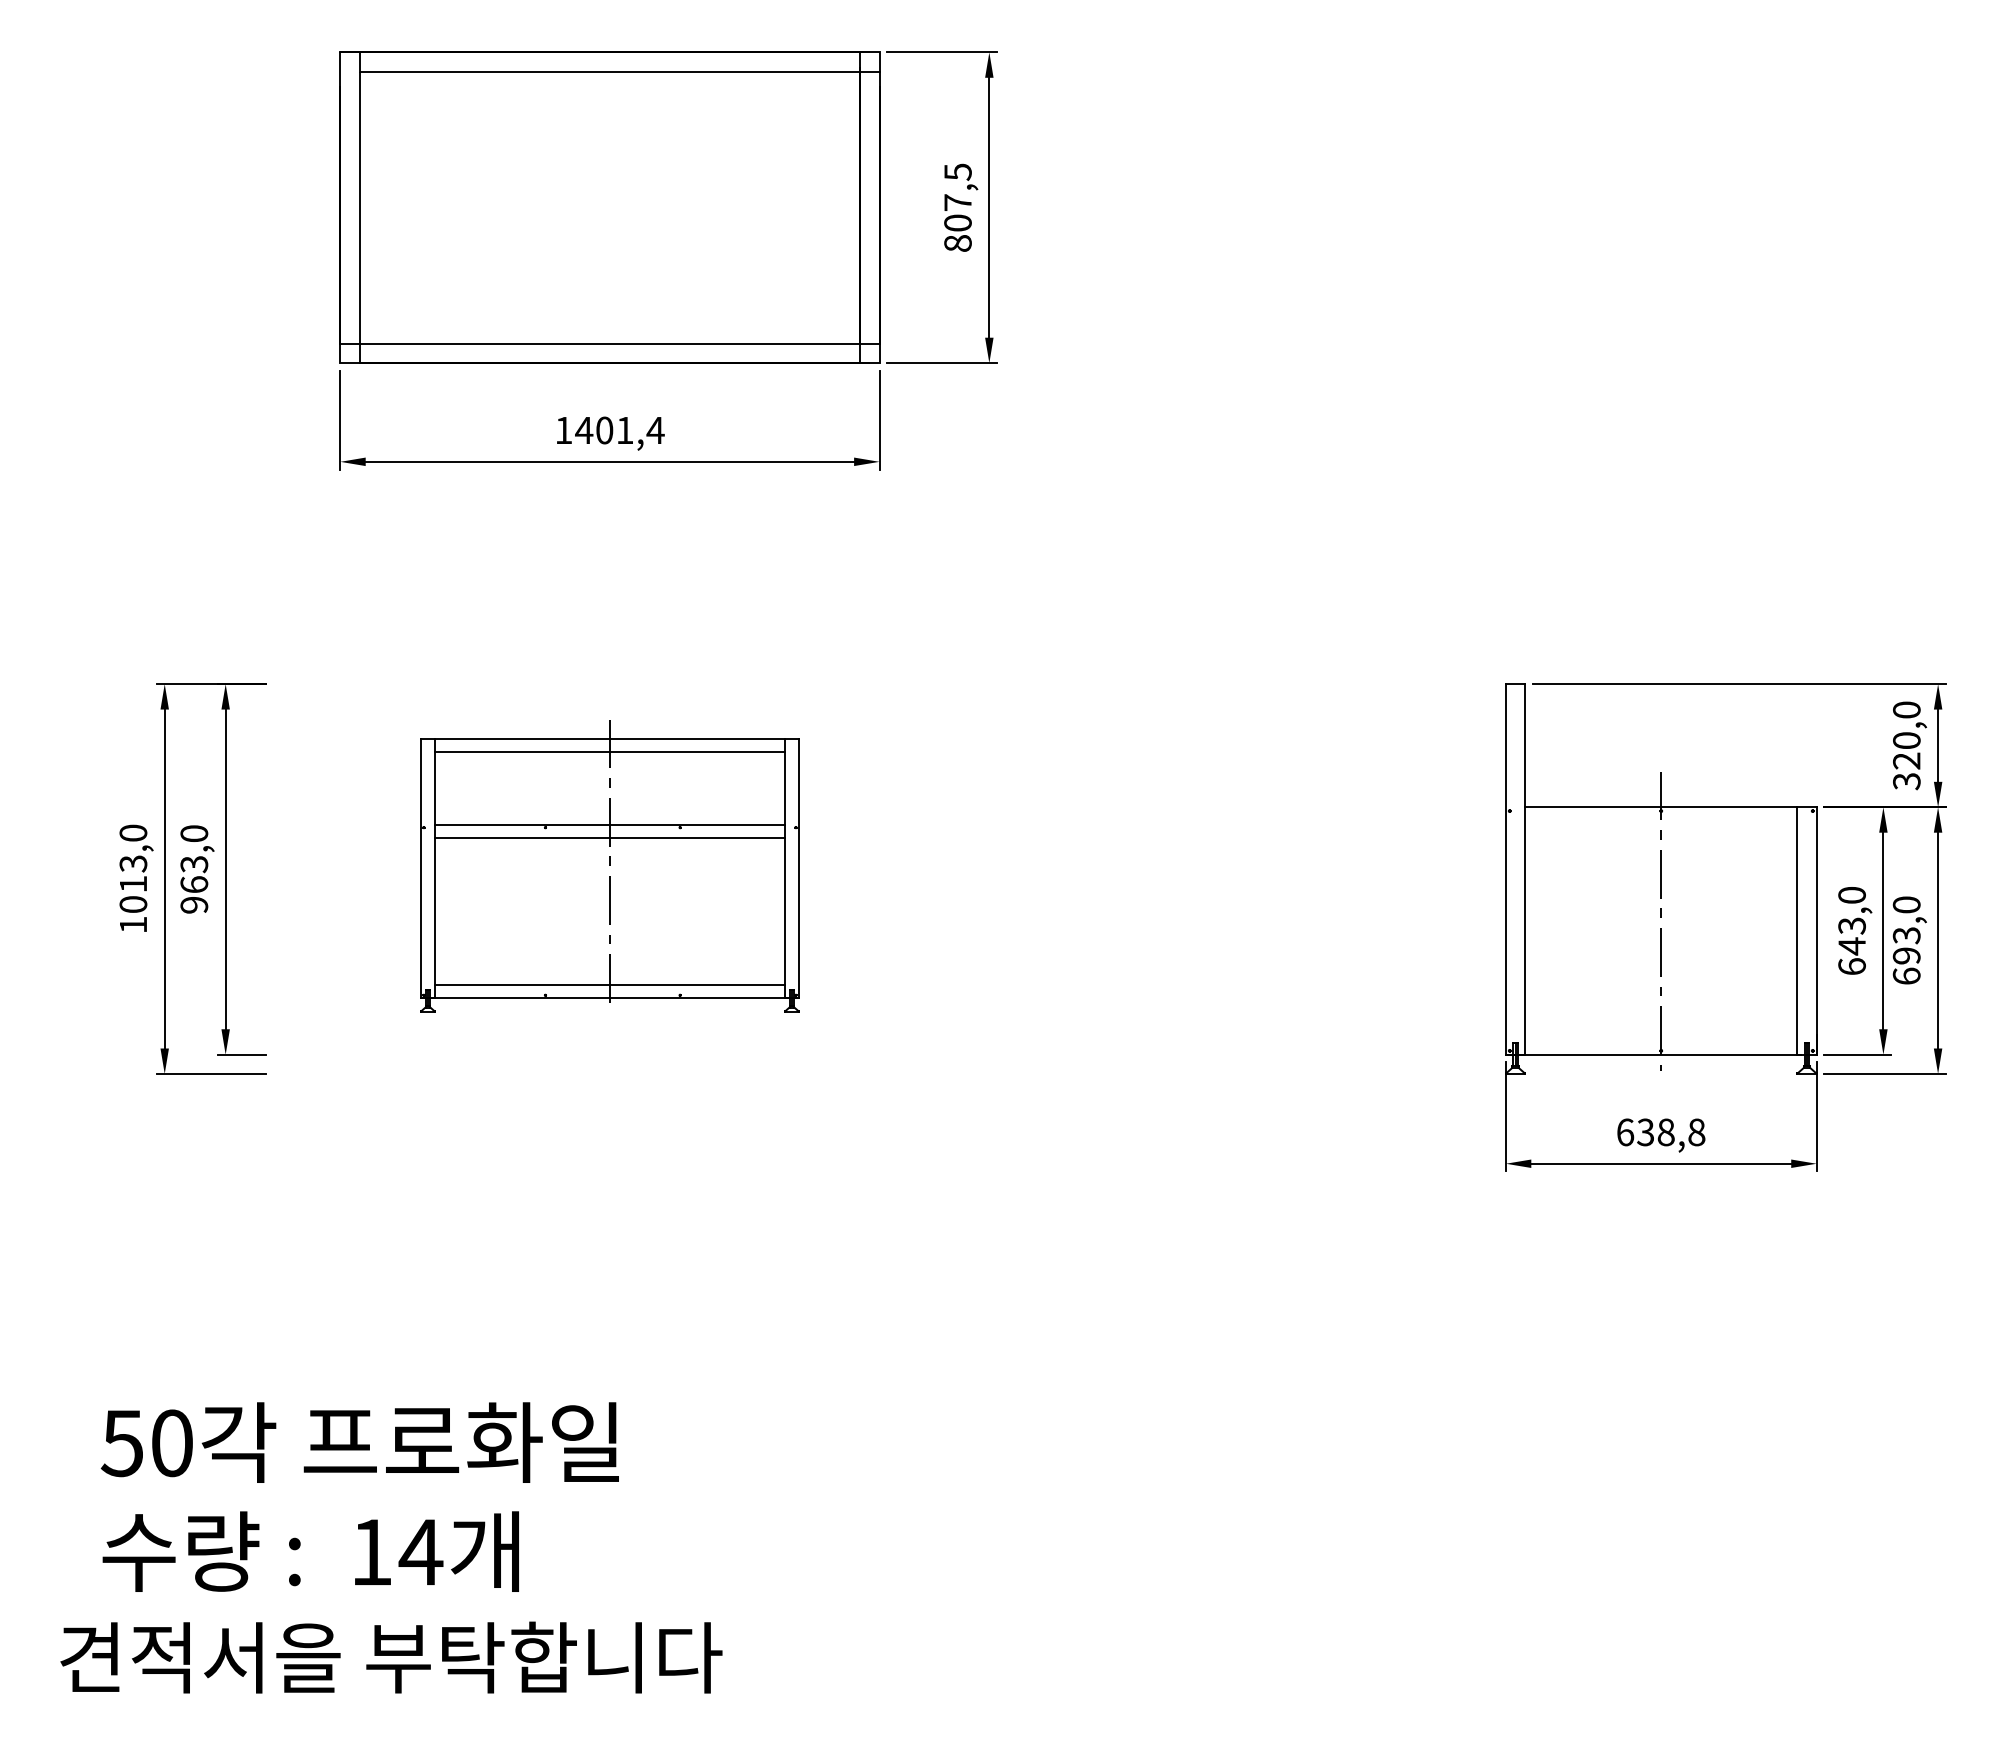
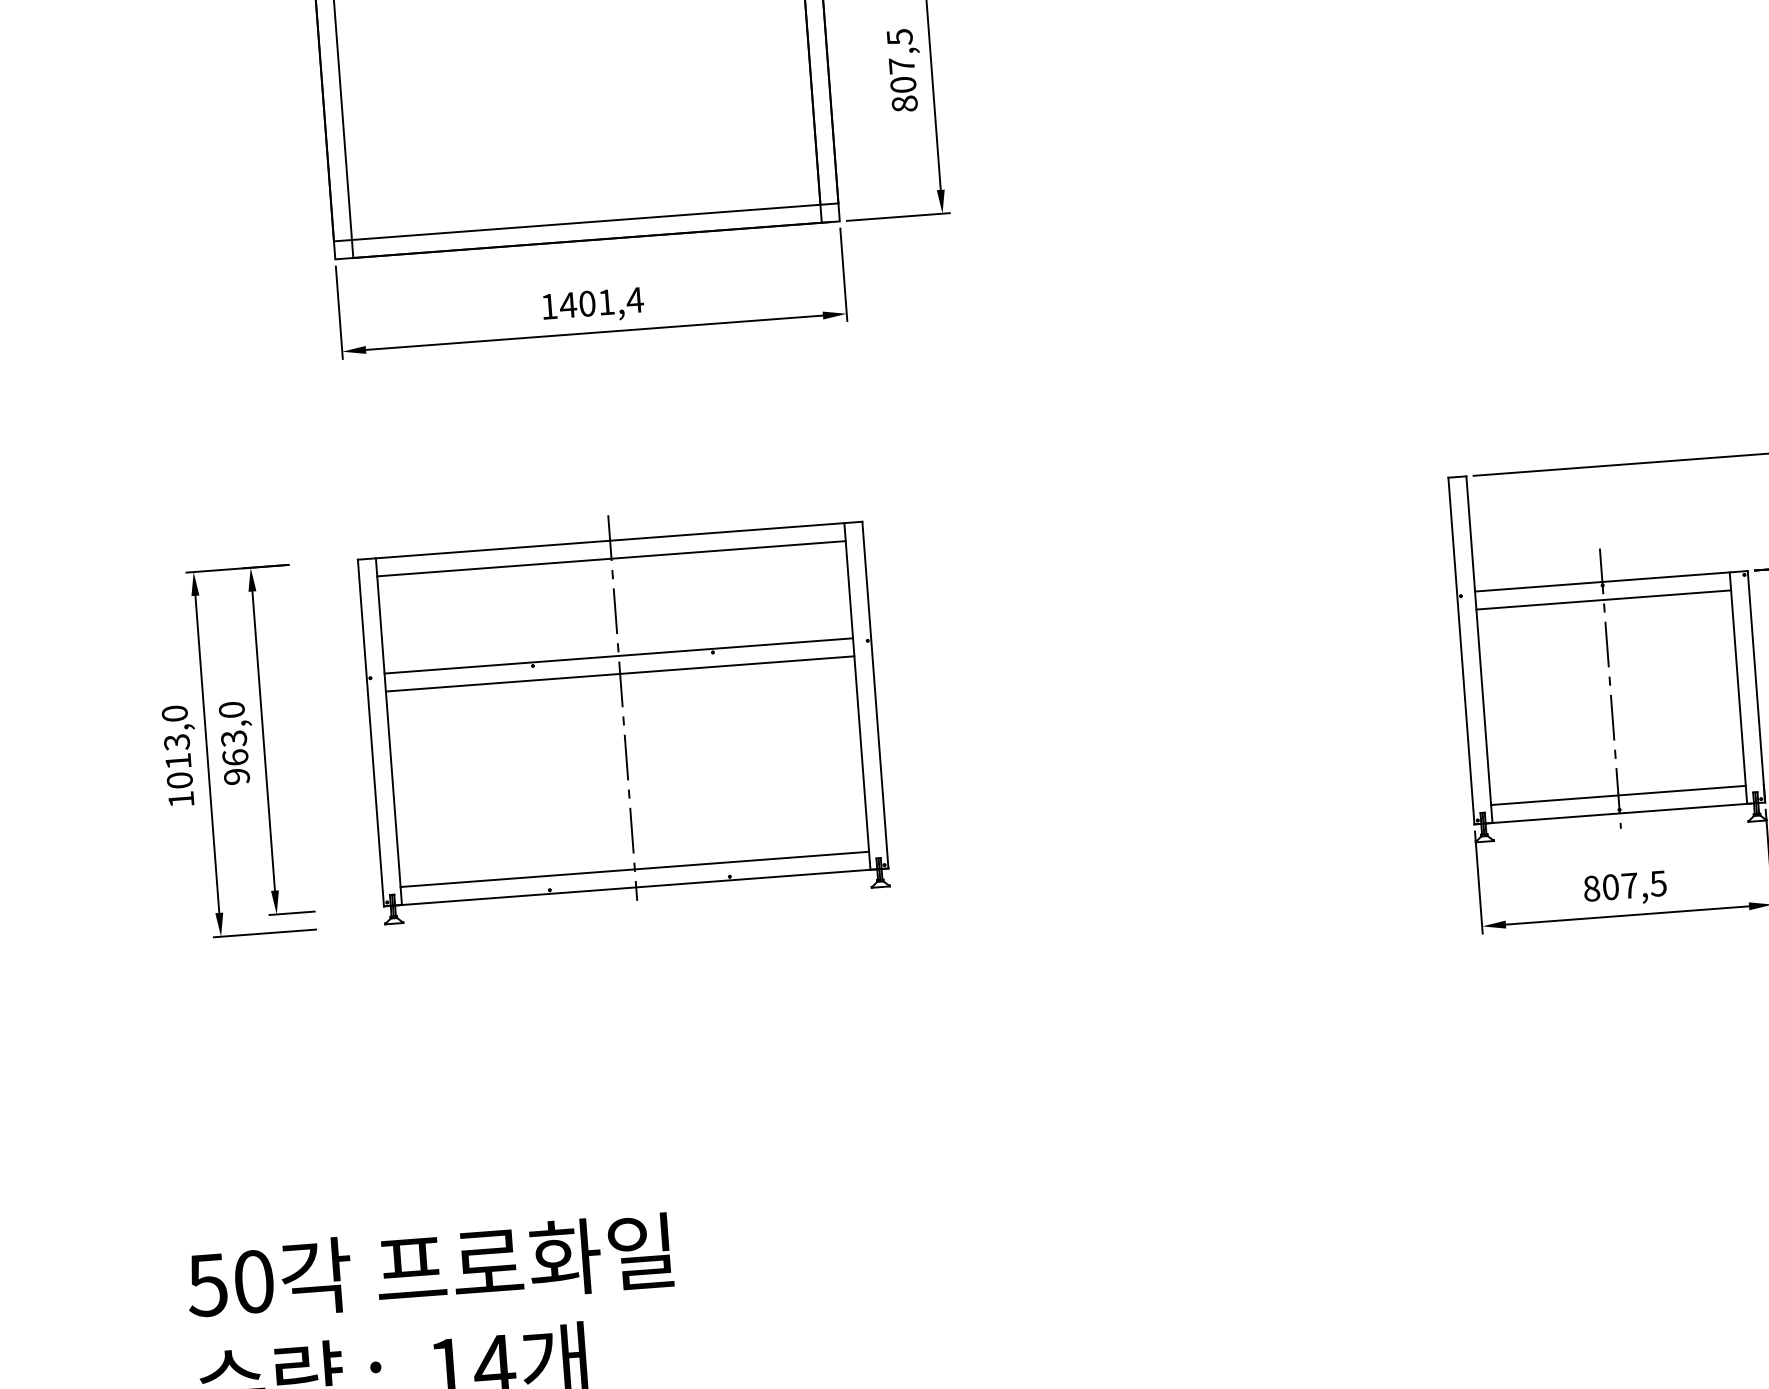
line: (1661, 826) -> (1603, 599), added
part: (609, 865) -> (622, 710), size x1.43
line: (1661, 1035) -> (1618, 795), added
text: (1661, 1132) -> (1625, 886), 638,8 -> 807,5

